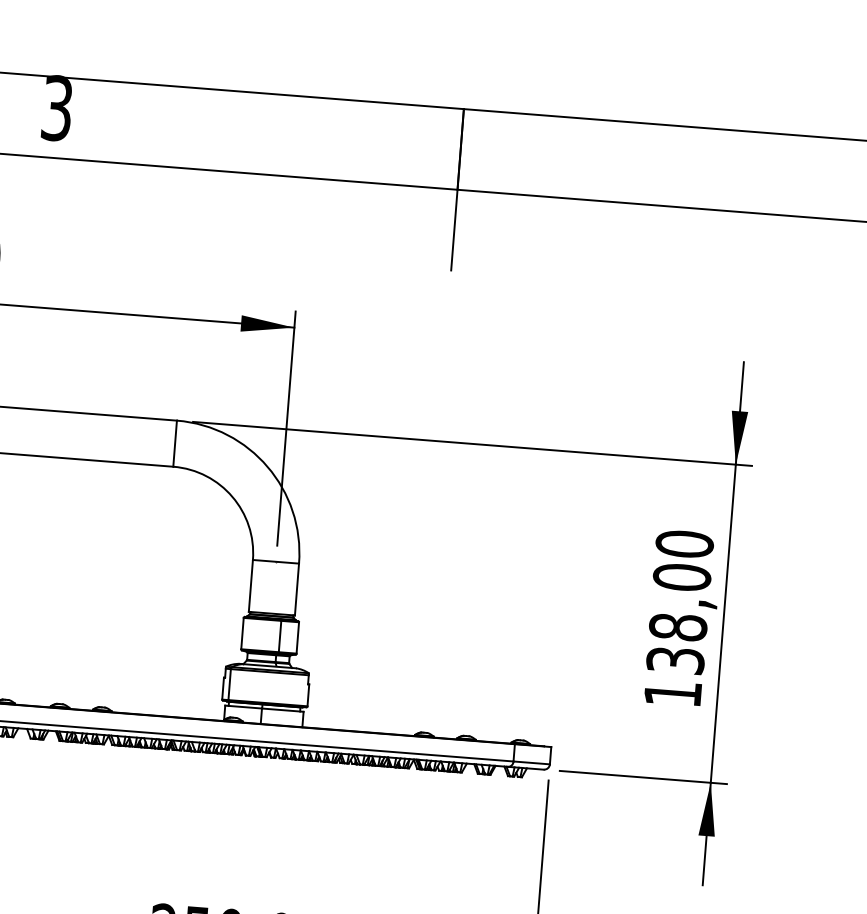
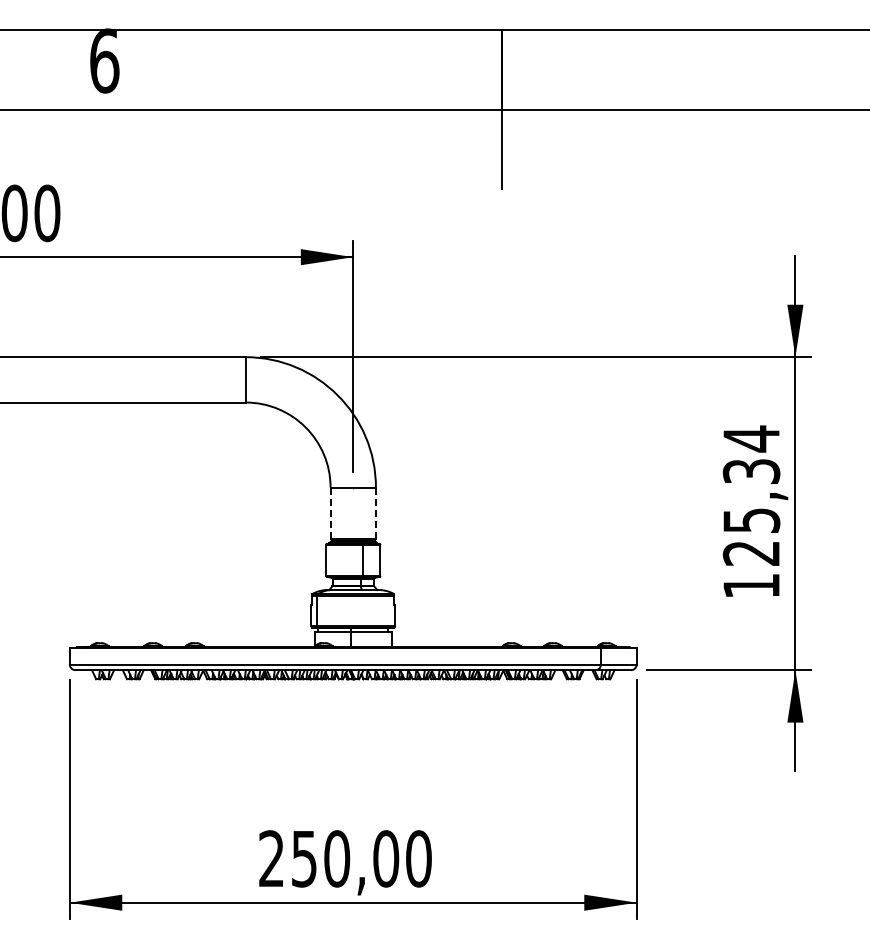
text: (57, 107) -> (104, 60), 3 -> 6
line: (250, 586) -> (330, 513), solid -> dashed
line: (296, 589) -> (375, 513), solid -> dashed
text: (680, 601) -> (751, 495), 138,00 -> 125,34

